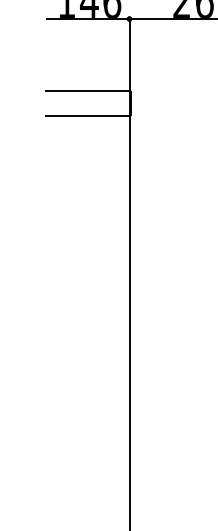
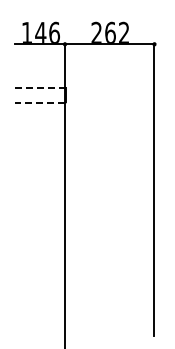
line: (88, 92) -> (40, 88), solid -> dashed
line: (87, 115) -> (39, 102), solid -> dashed

